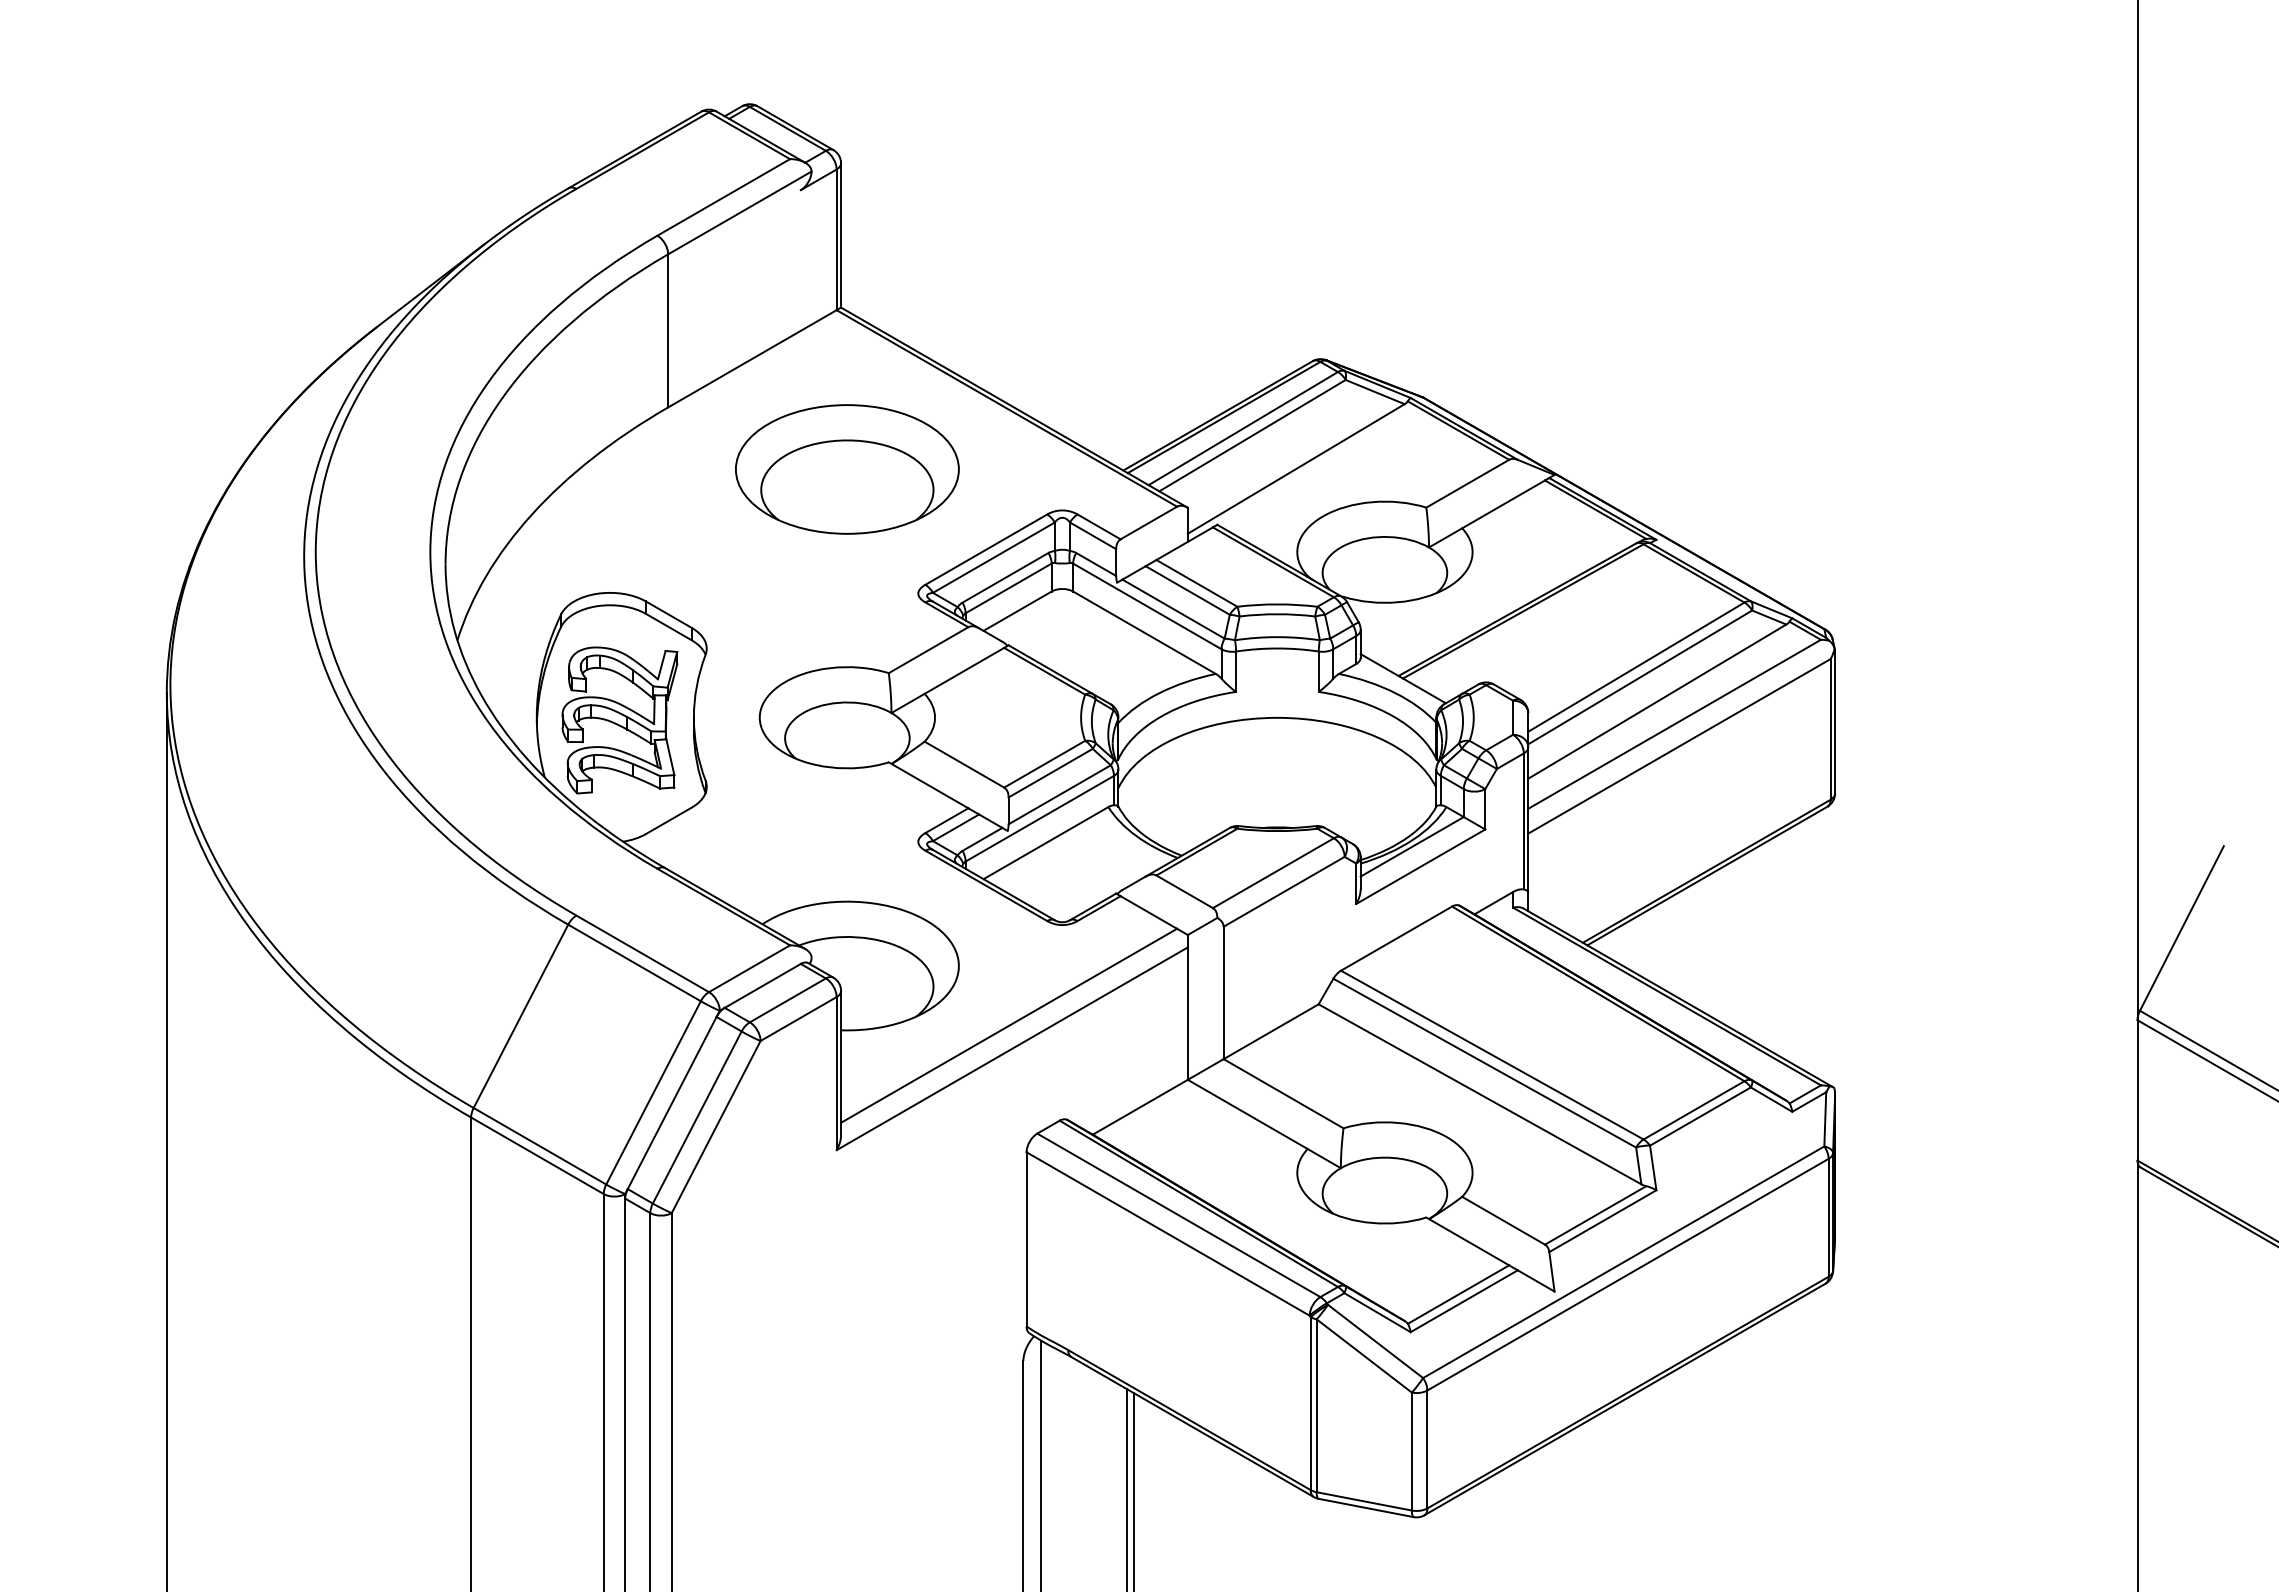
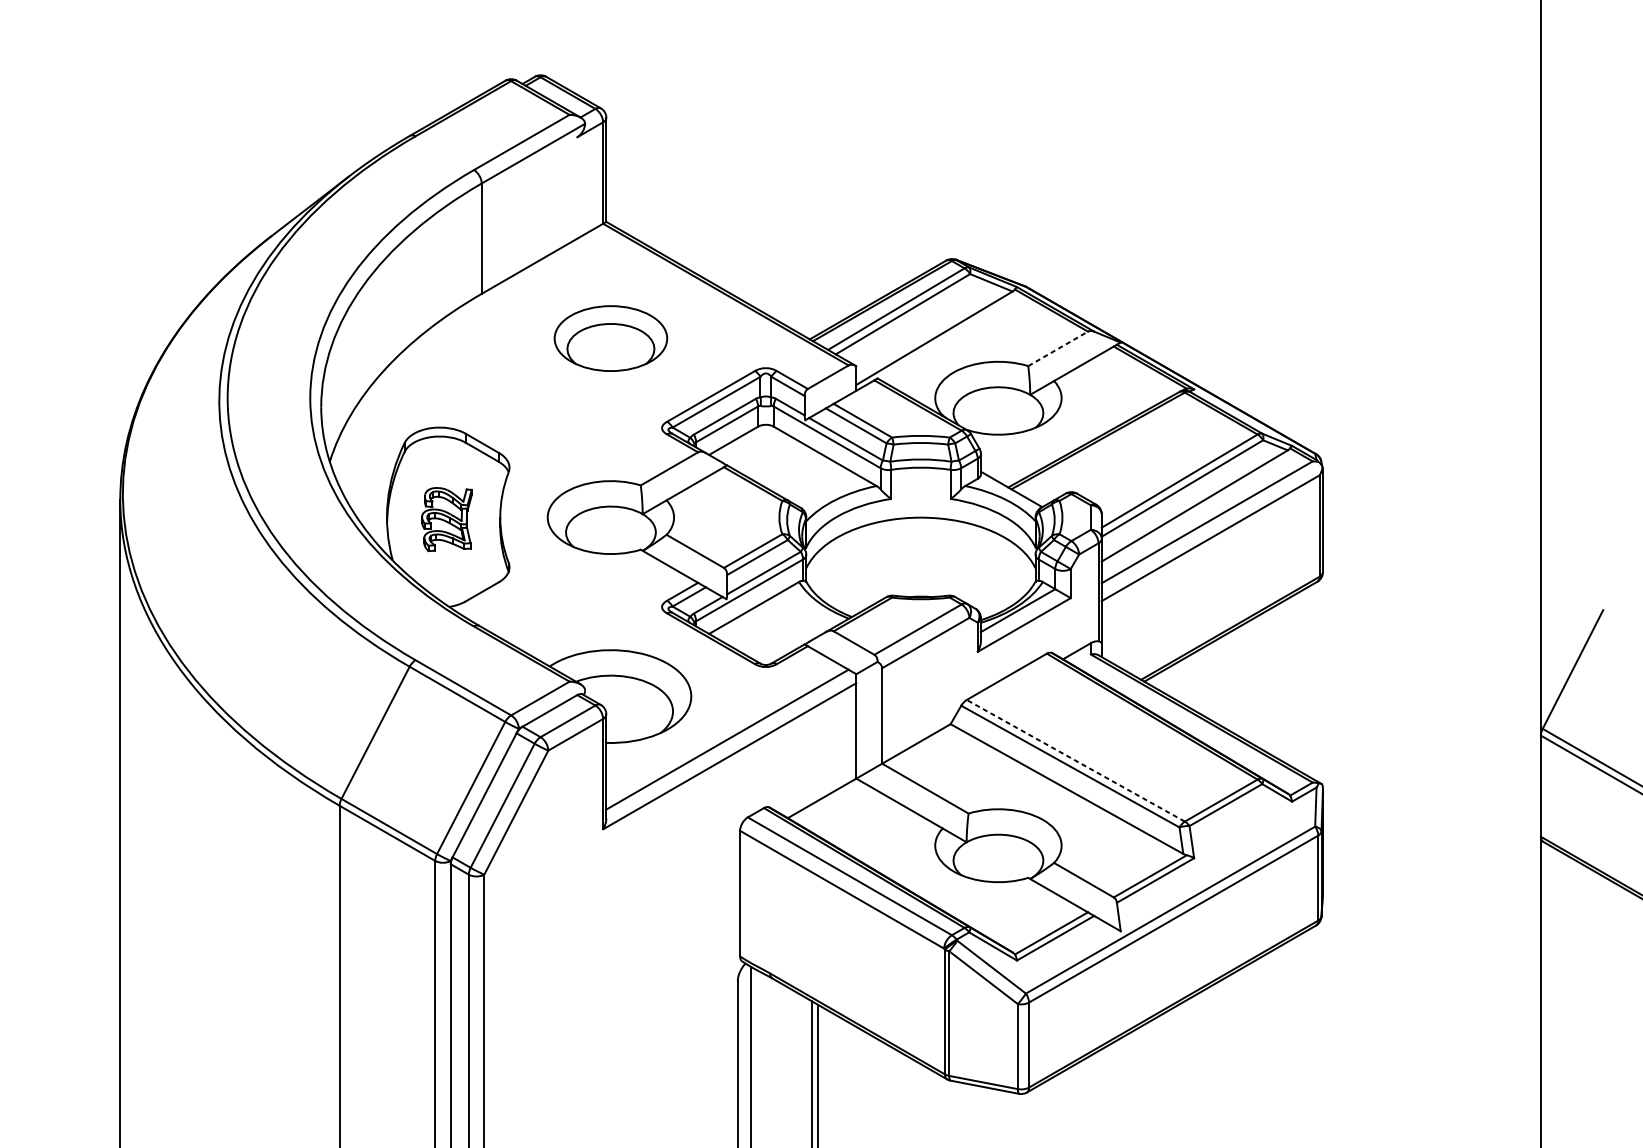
part: (847, 469) -> (610, 338), size x0.7
line: (1467, 483) -> (1057, 348), solid -> dashed
part: (619, 720) -> (446, 519), size x0.6
line: (1491, 1054) -> (1075, 760), solid -> dashed

